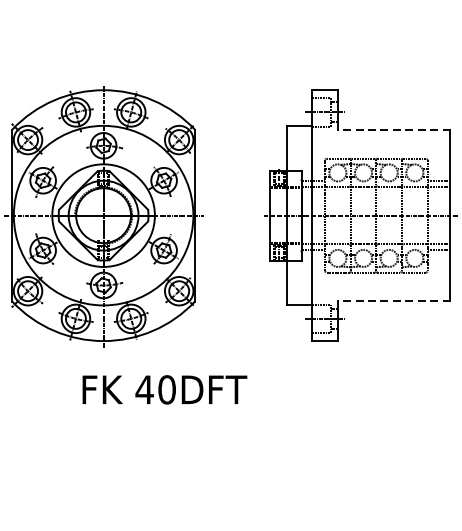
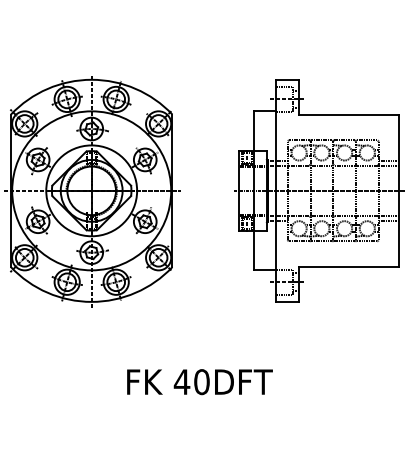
line: (394, 130) -> (349, 115), dashed -> solid
line: (394, 301) -> (349, 266), dashed -> solid
text: (164, 390) -> (199, 382), moved

